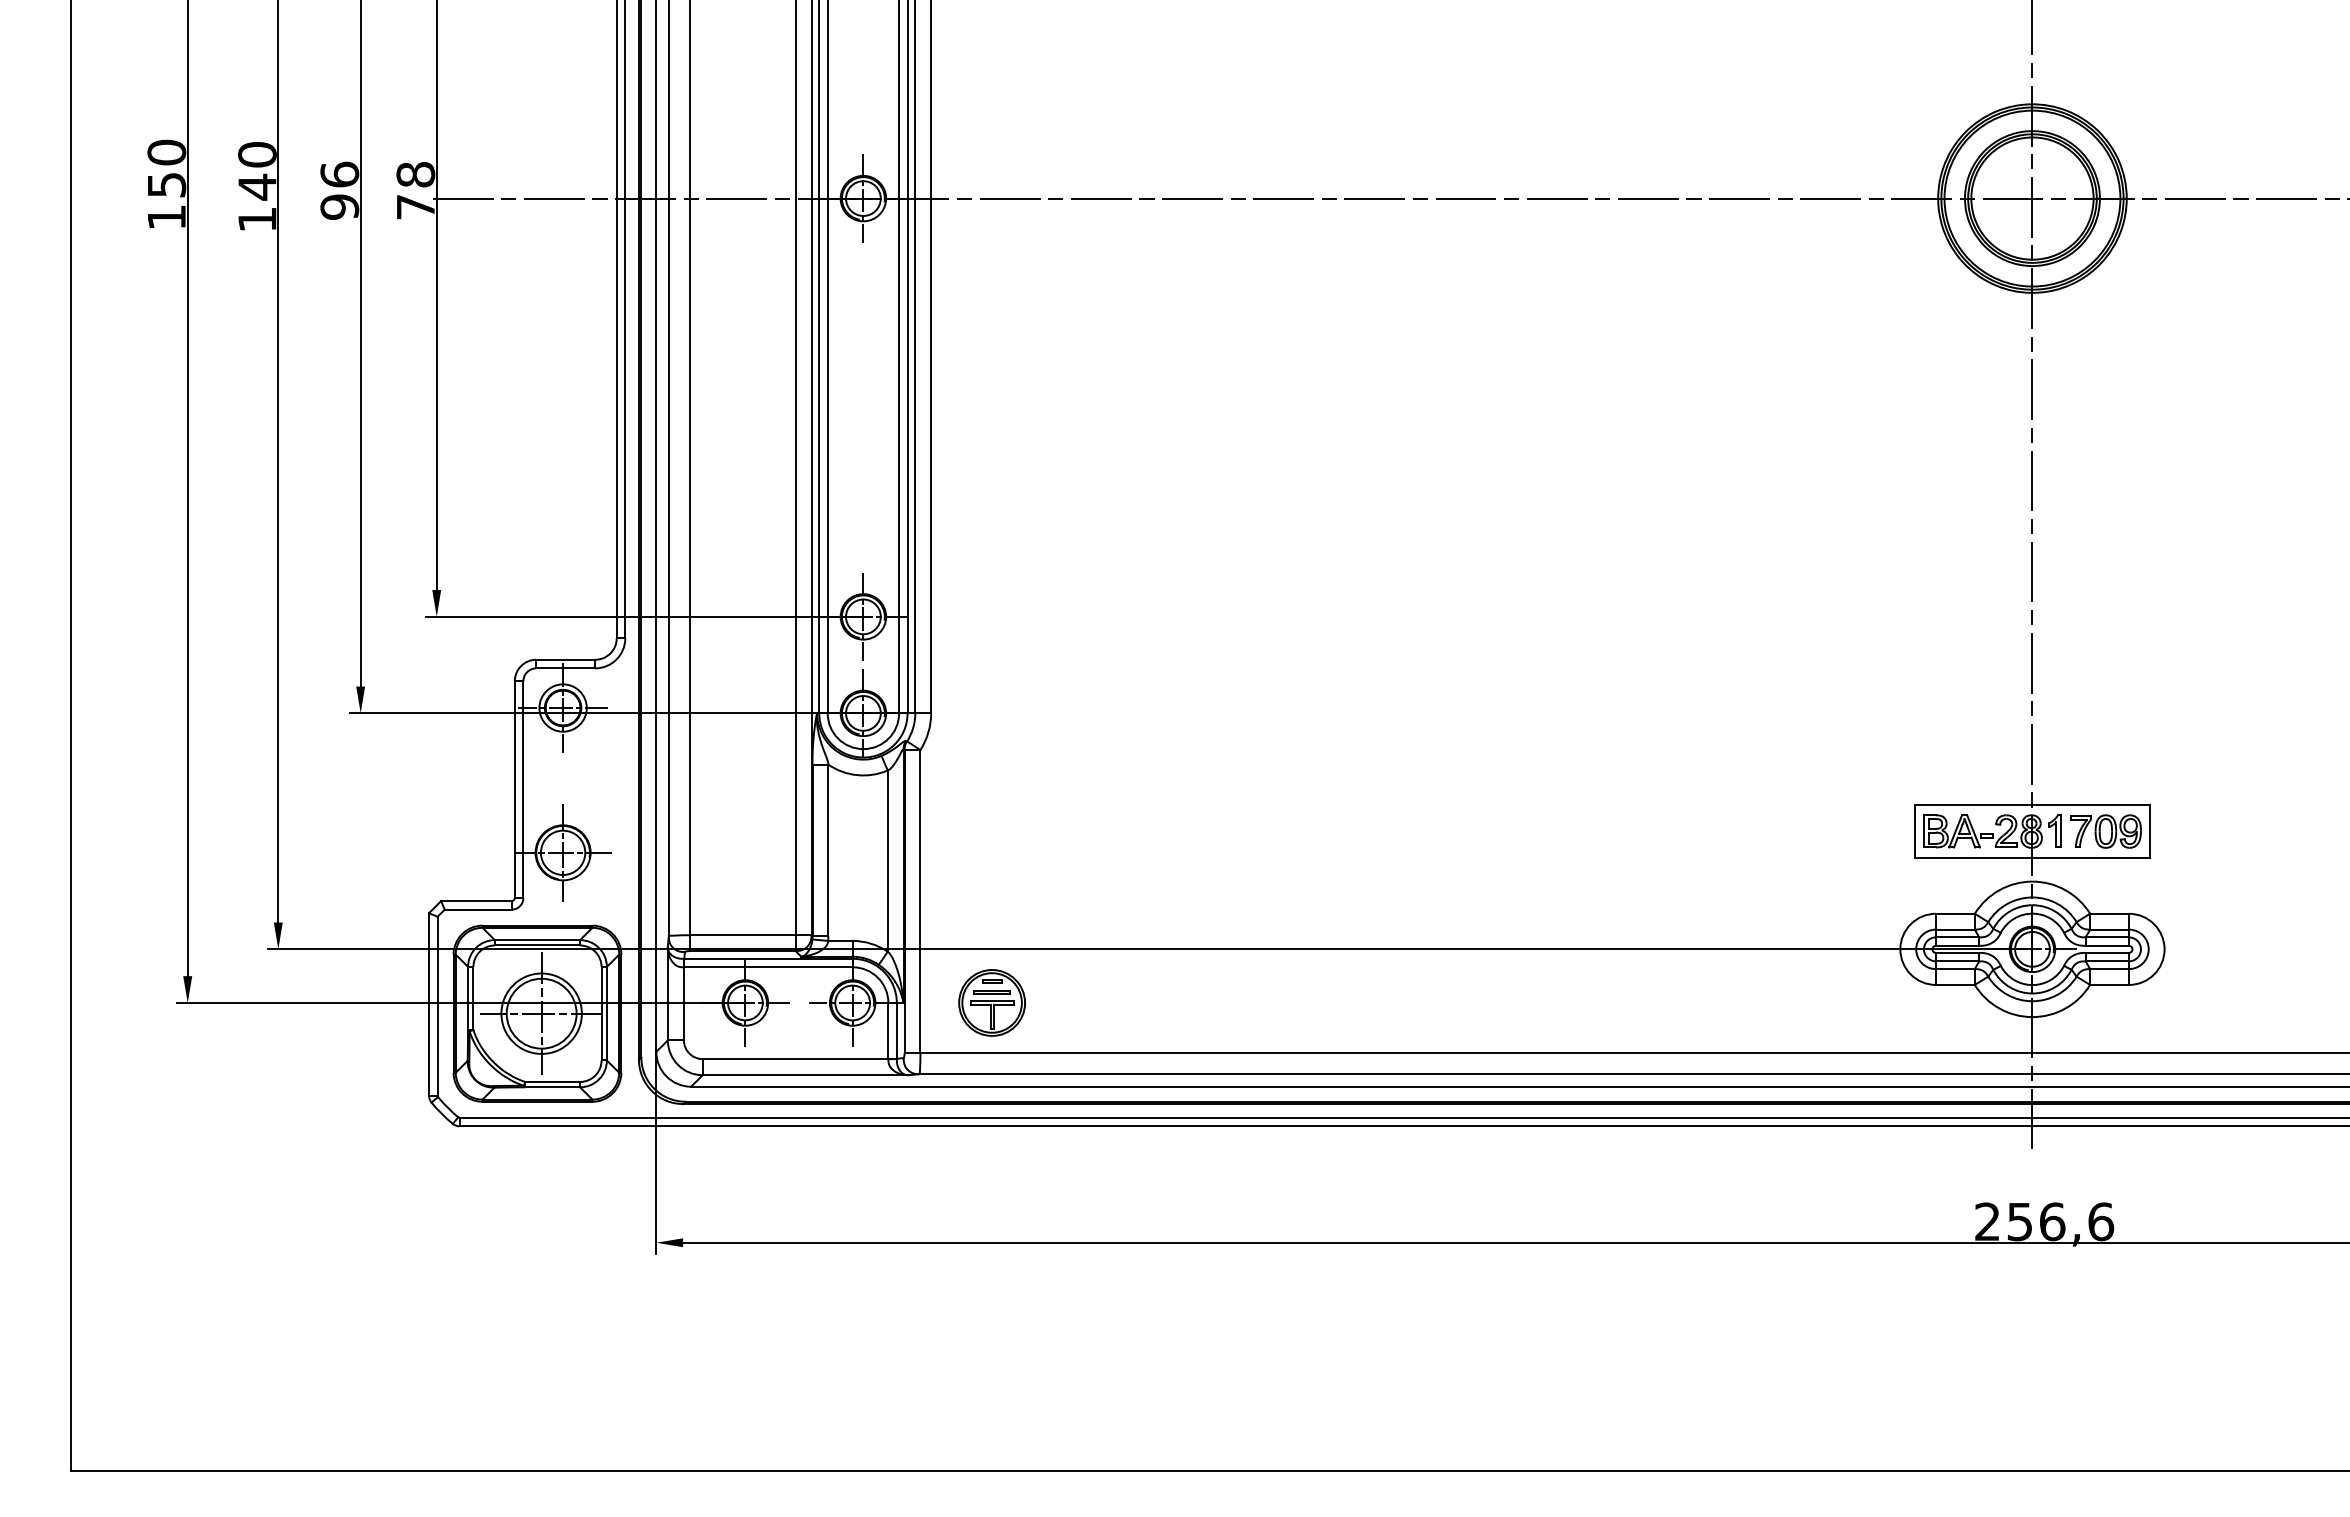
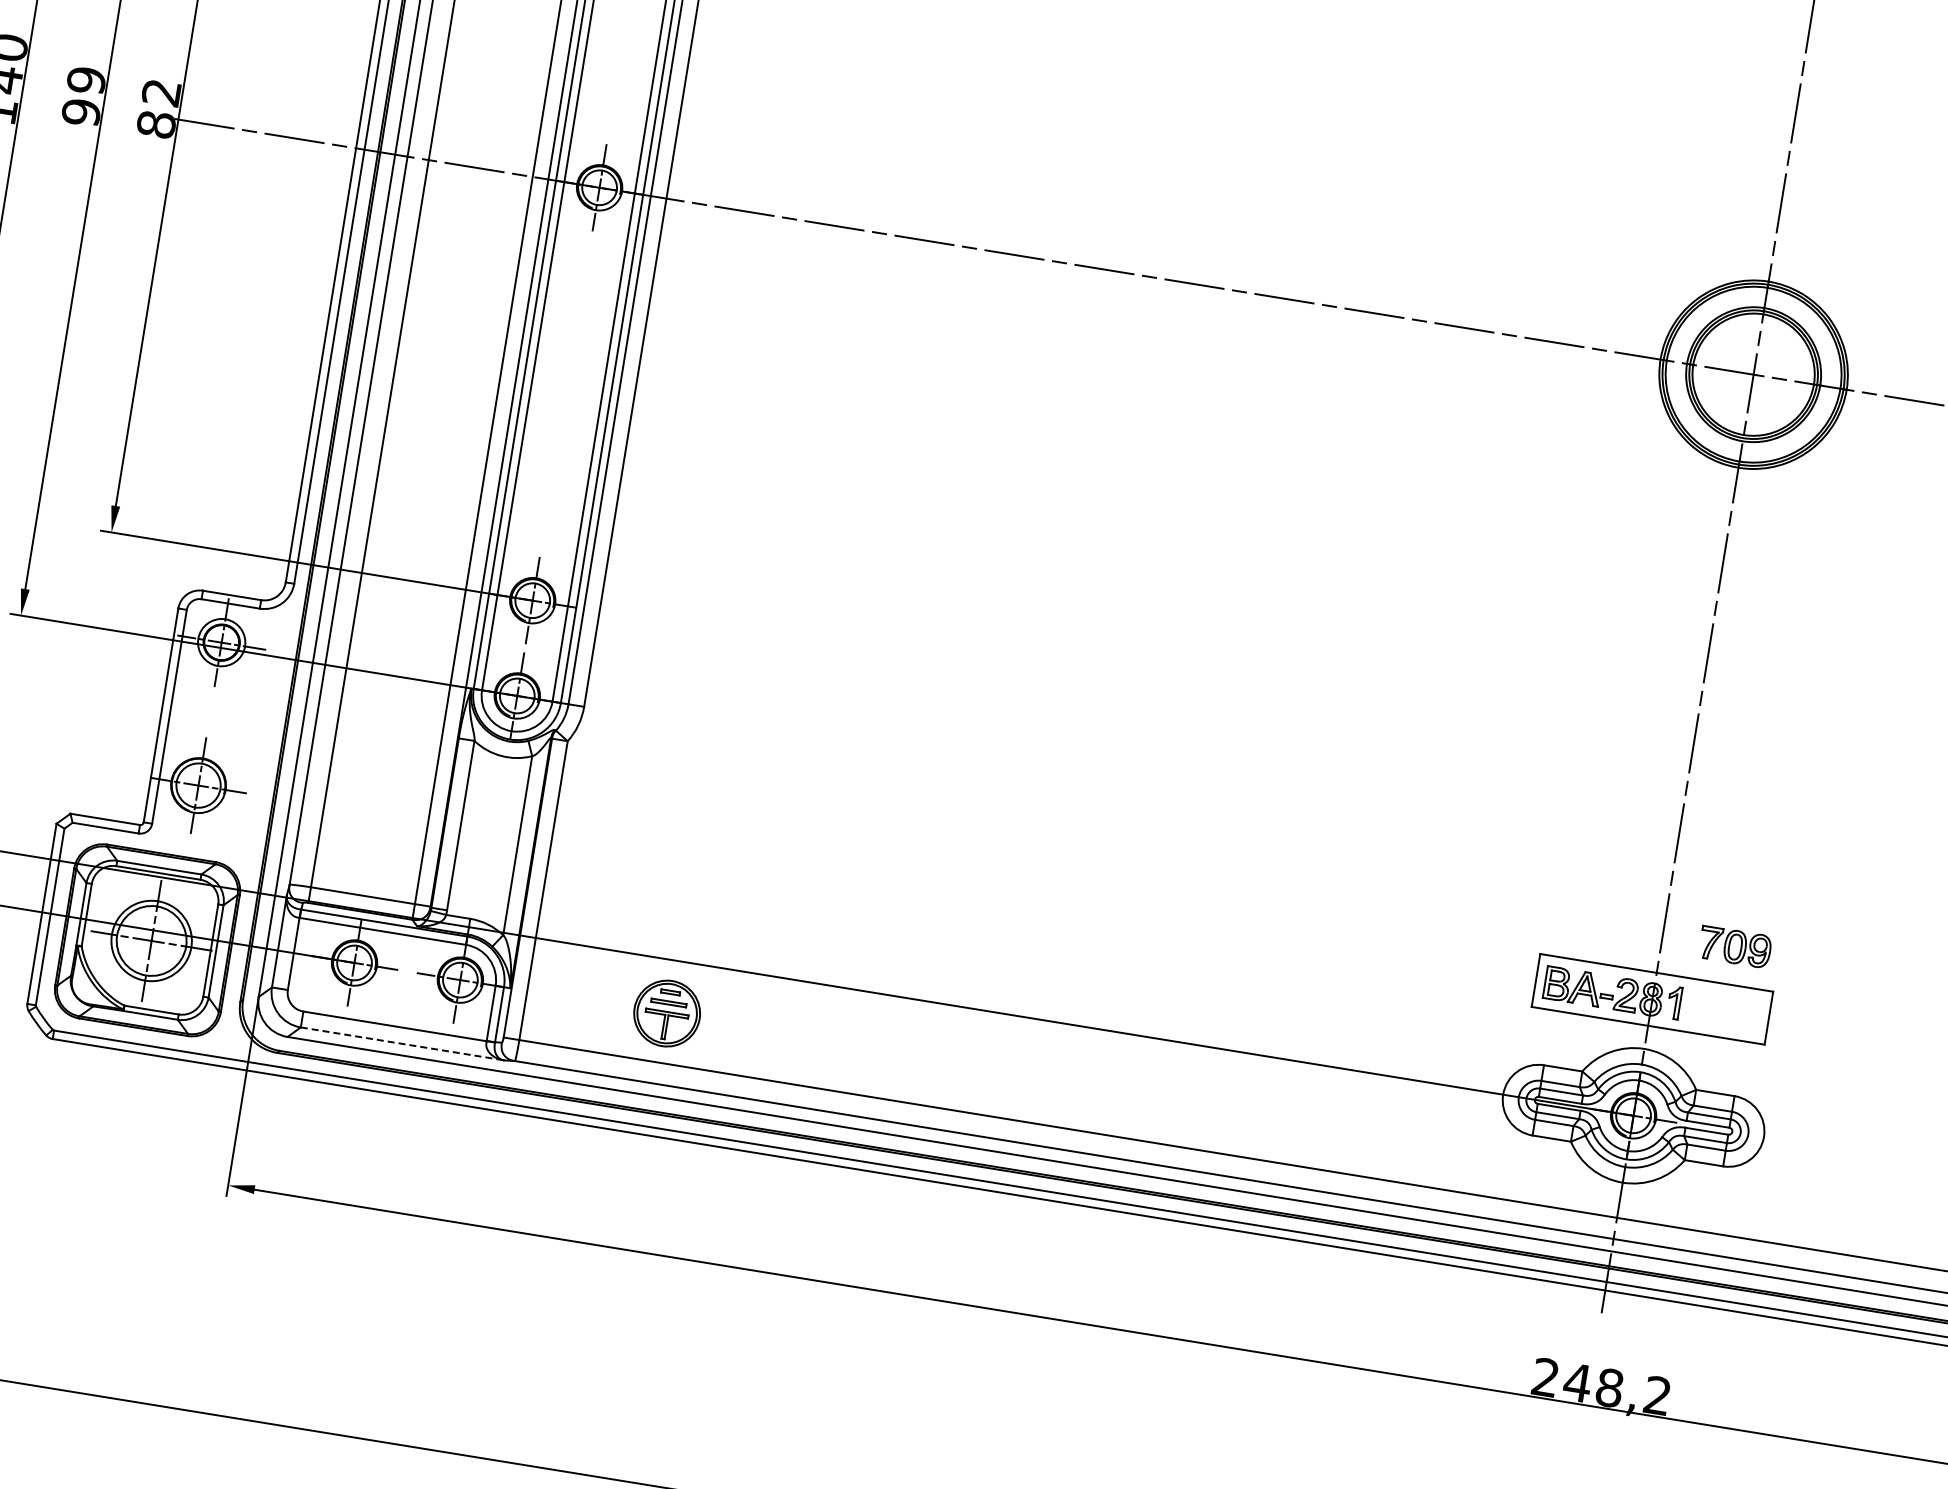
text: (339, 174) -> (86, 80), 96 -> 99
text: (415, 190) -> (158, 108), 78 -> 82
part: (2105, 831) -> (1734, 946), moved
part: (991, 1002) -> (666, 1013), moved
line: (806, 1075) -> (403, 1044), solid -> dashed
text: (2060, 1221) -> (1617, 1388), 256,6 -> 248,2

